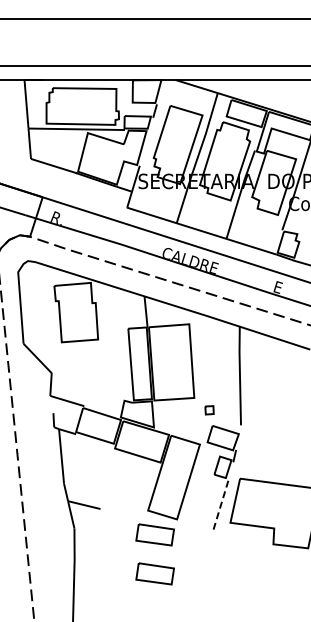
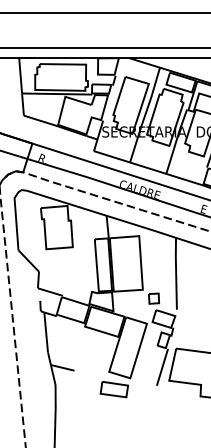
part: (209, 410) -> (153, 298), size x1.67
line: (221, 503) -> (162, 366), dashed -> solid
part: (154, 573) -> (113, 417), removed

